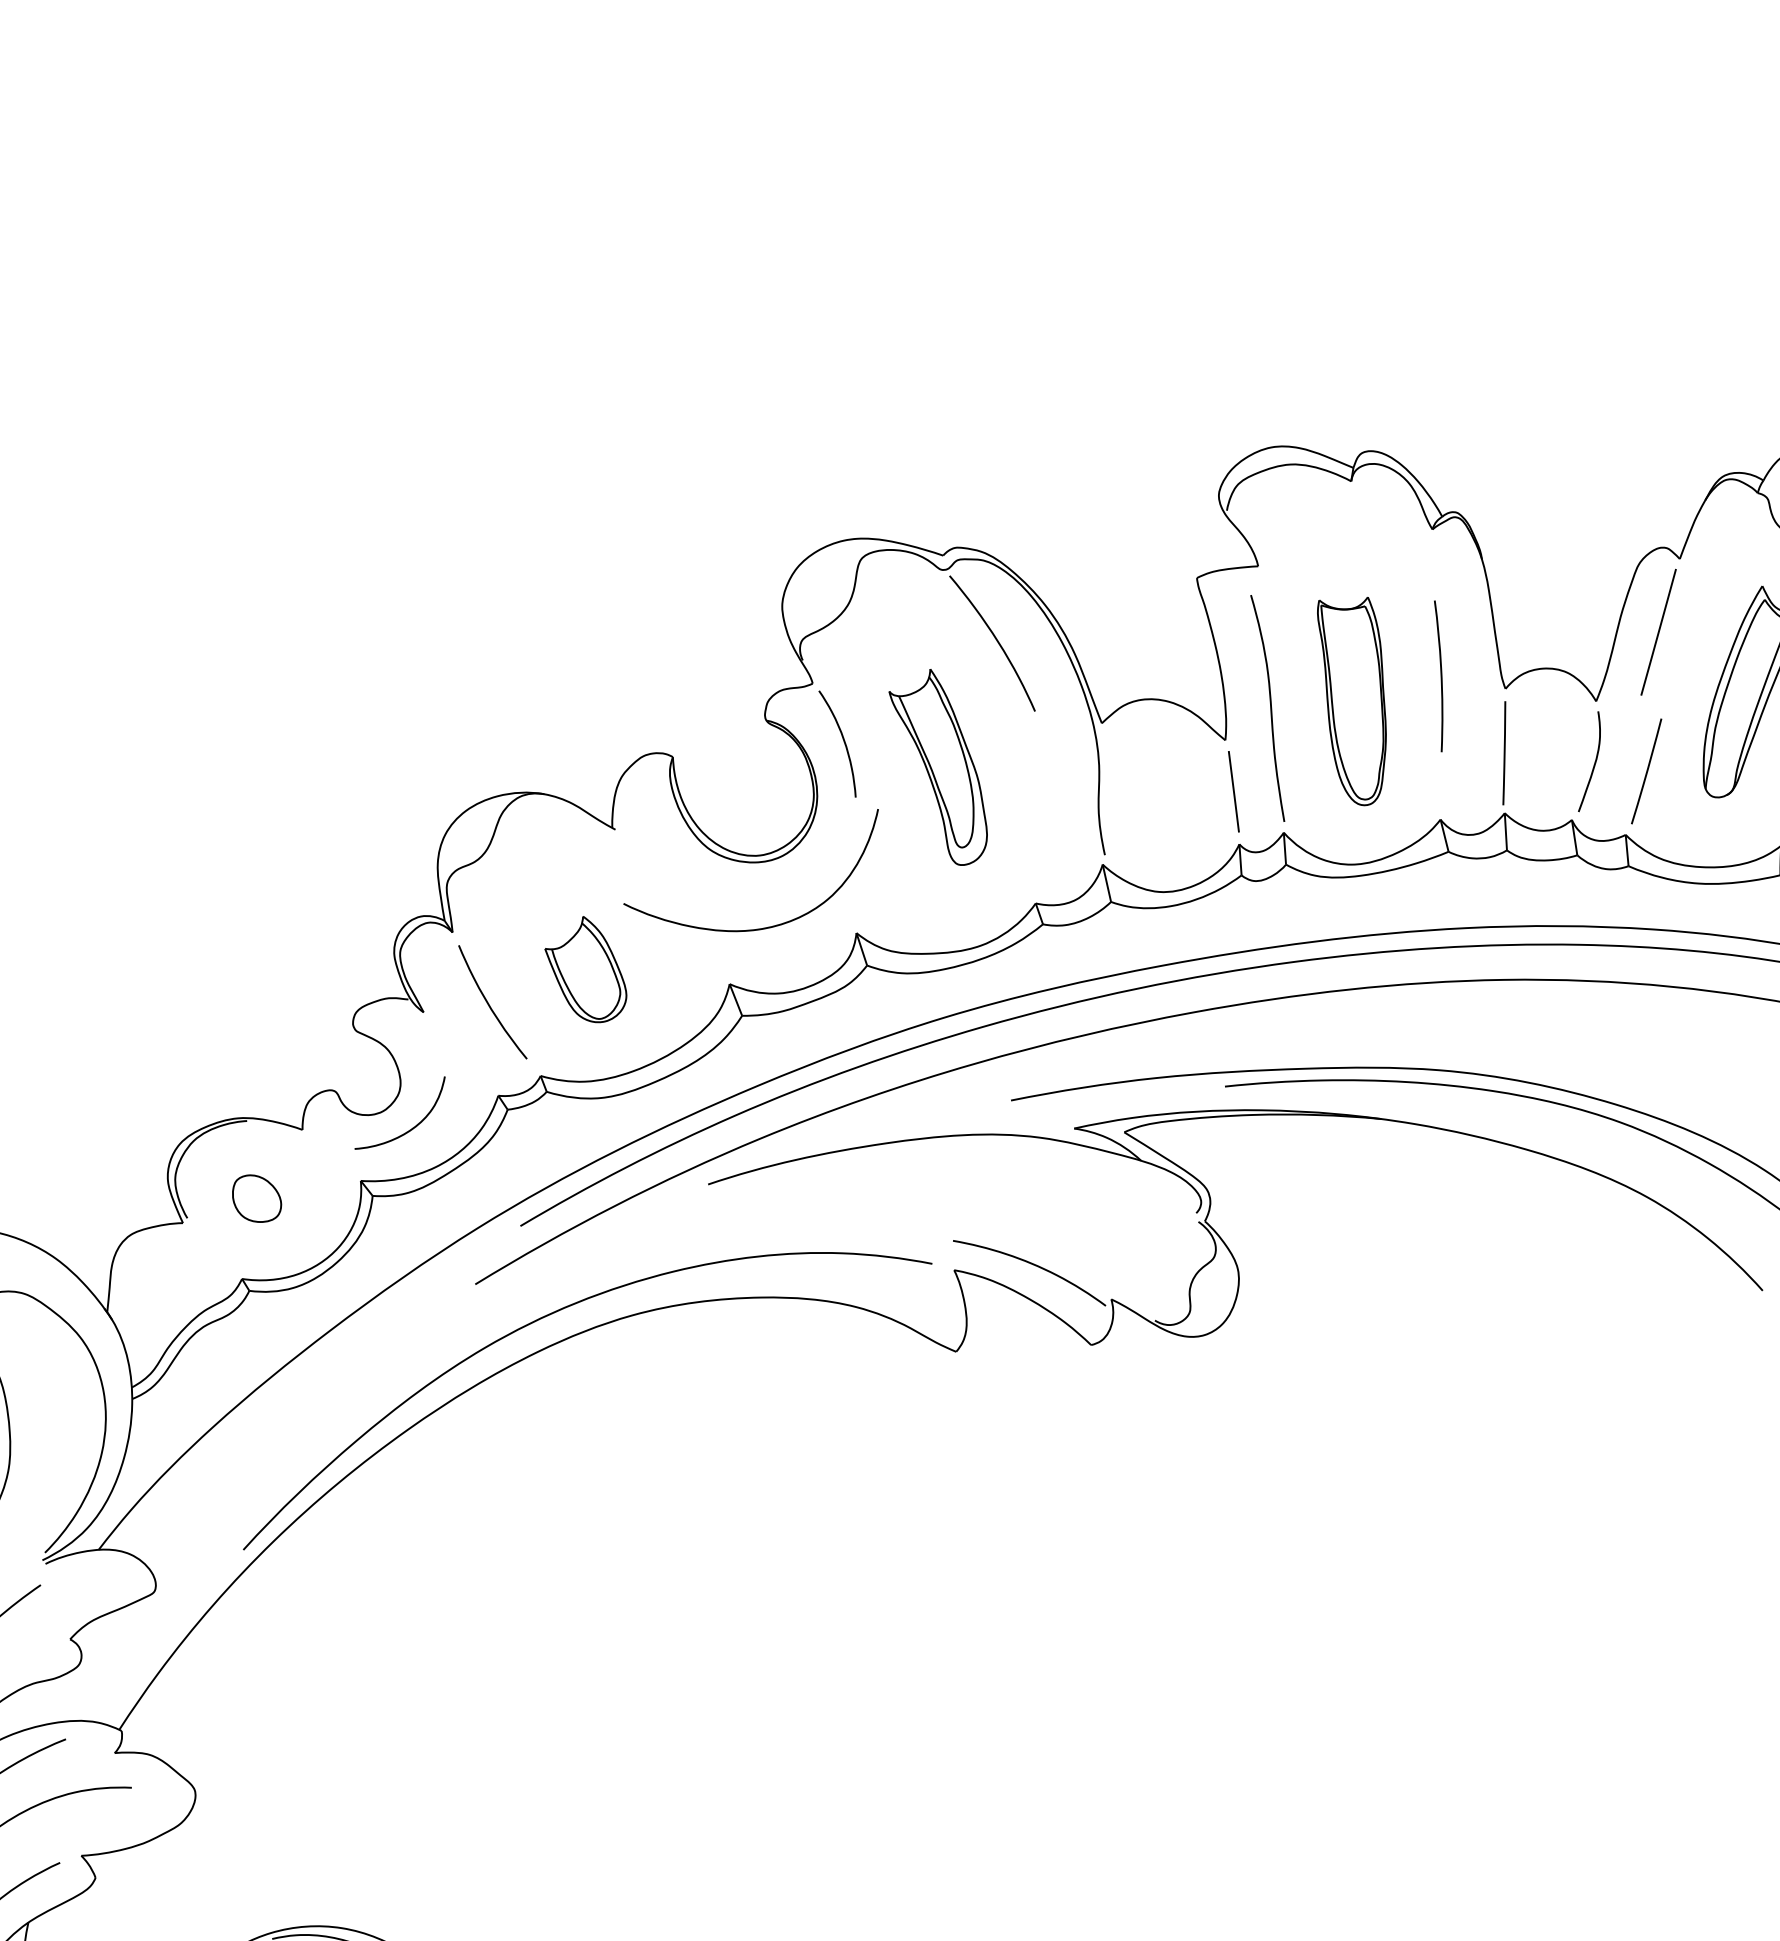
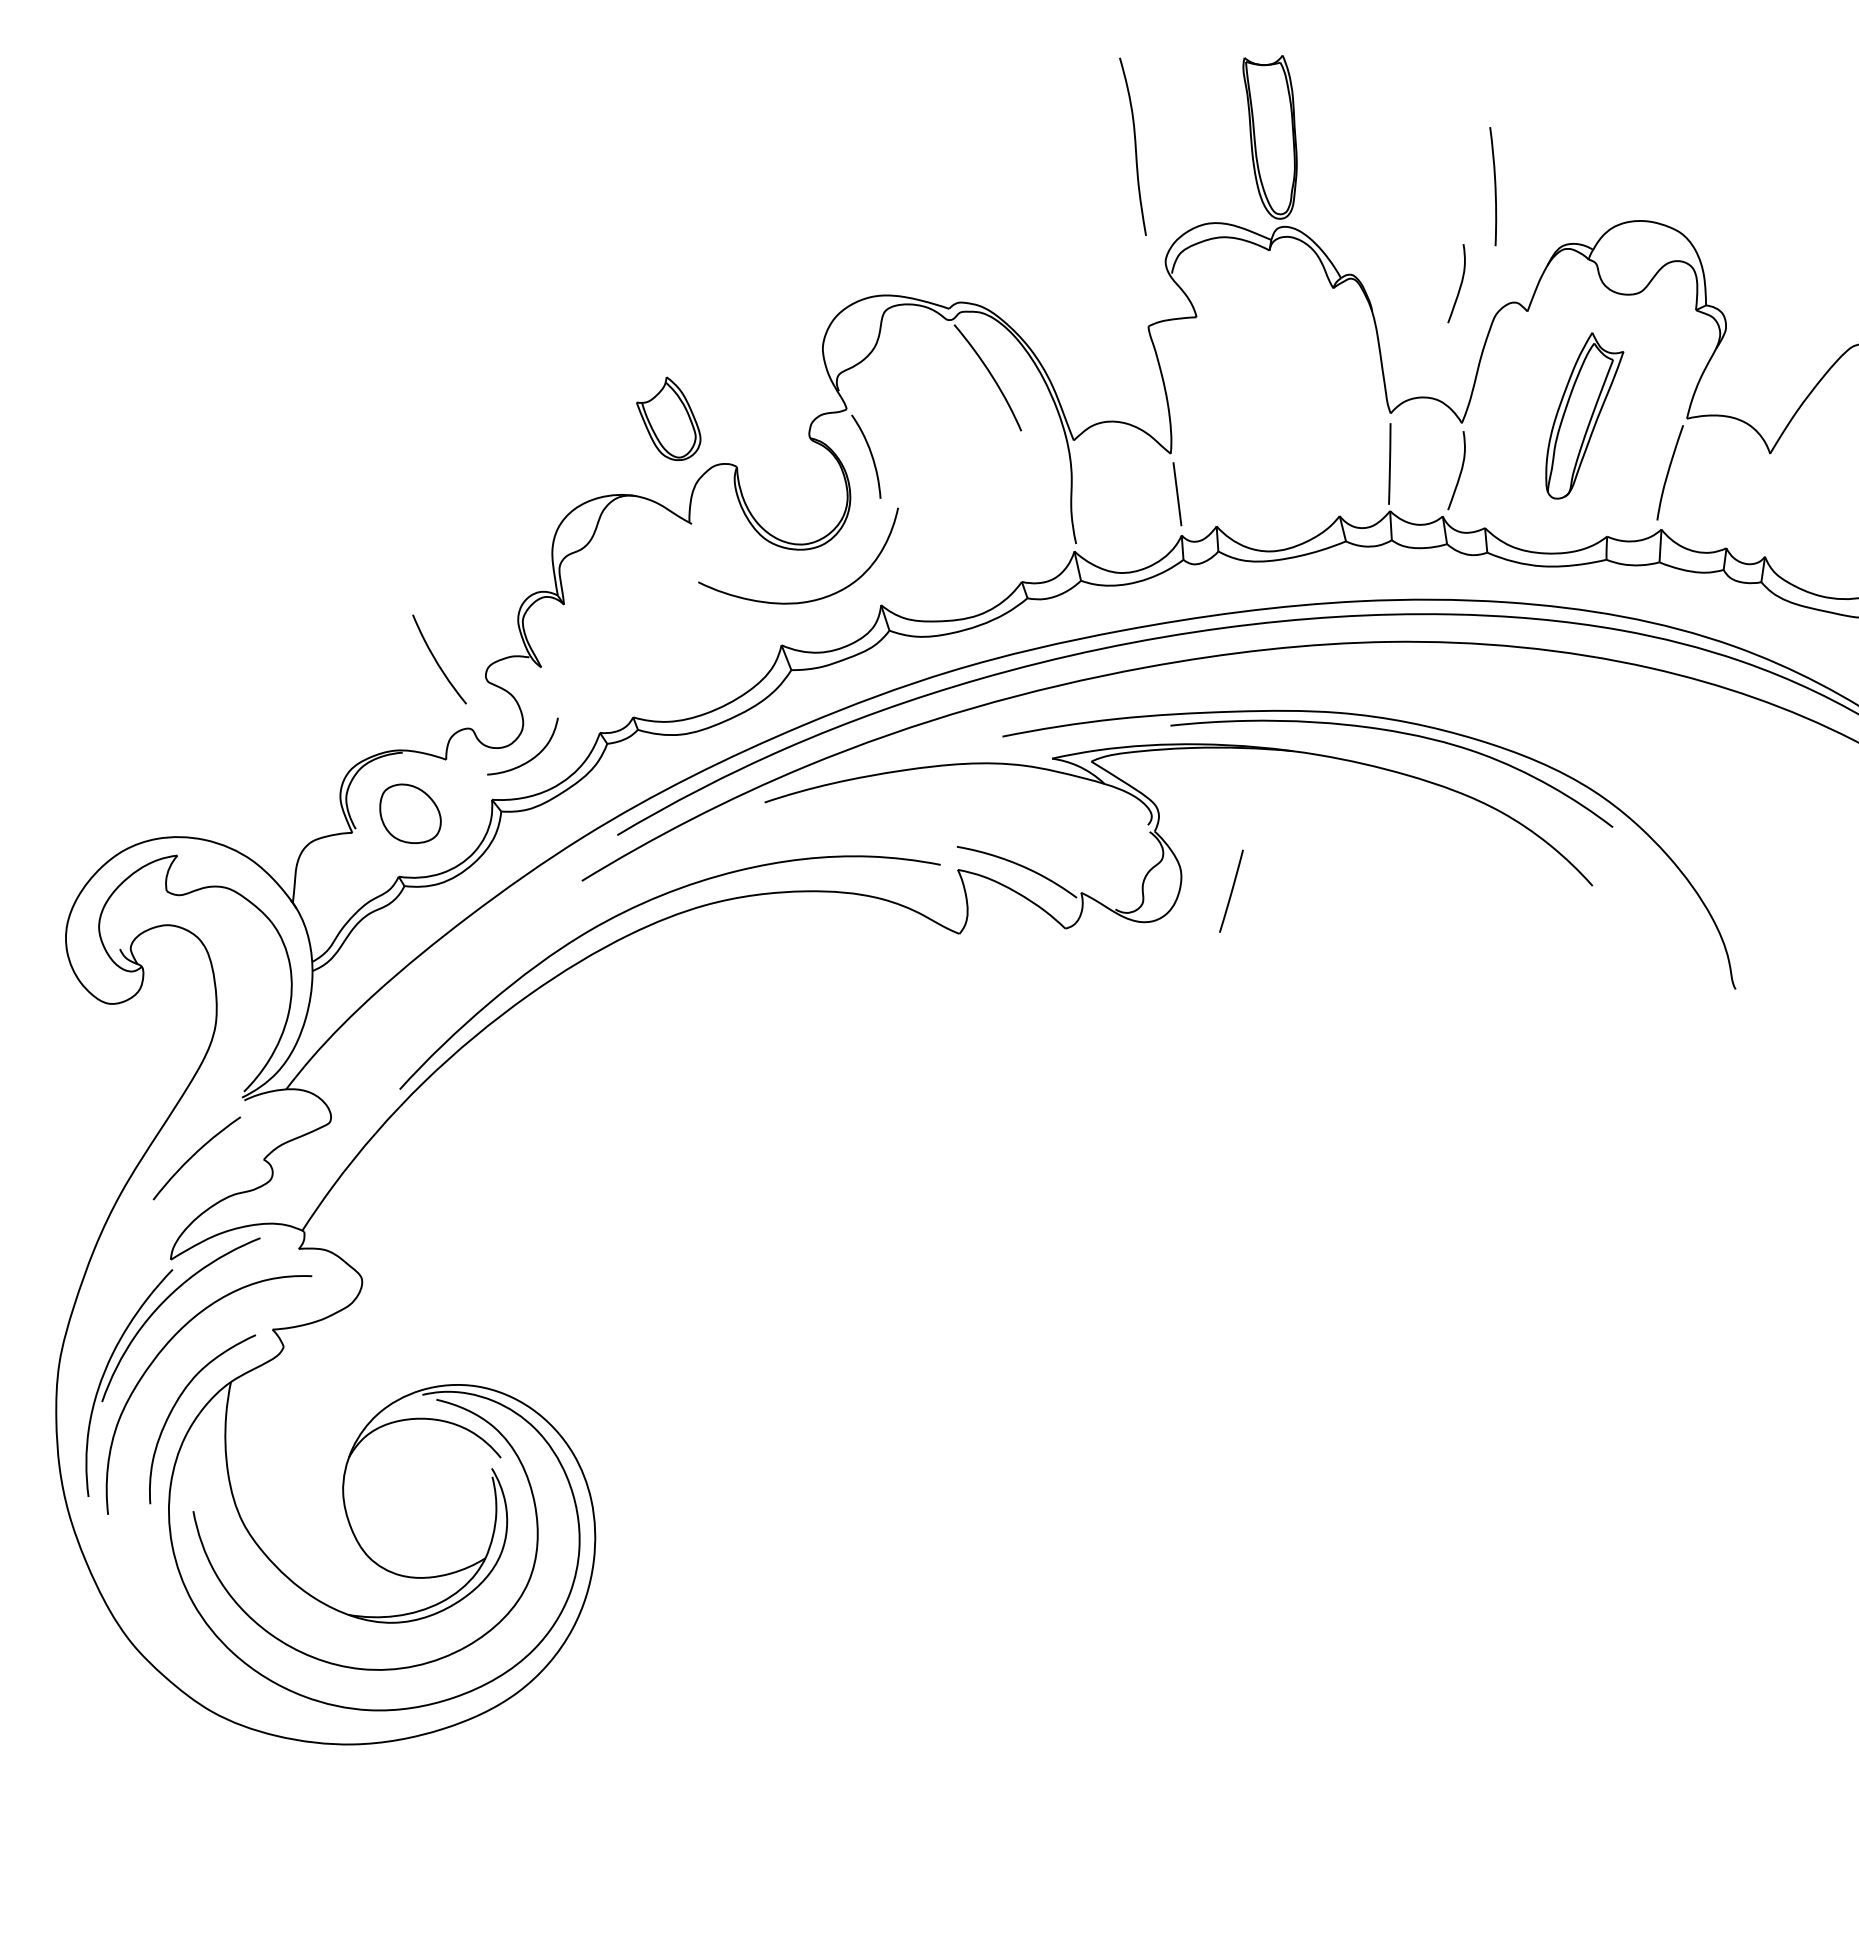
curve: (1594, 523) -> (1460, 283), added
line: (1658, 631) -> (1510, 368), removed
curve: (1440, 676) -> (1494, 186), moved
part: (1351, 701) -> (1269, 137), moved
curve: (1269, 708) -> (1134, 146), moved
part: (938, 766) -> (945, 474), removed
line: (1646, 770) -> (1231, 890), moved
part: (585, 969) -> (668, 418), moved
curve: (490, 1004) -> (437, 661), moved
part: (257, 1198) -> (410, 813), size x1.6

